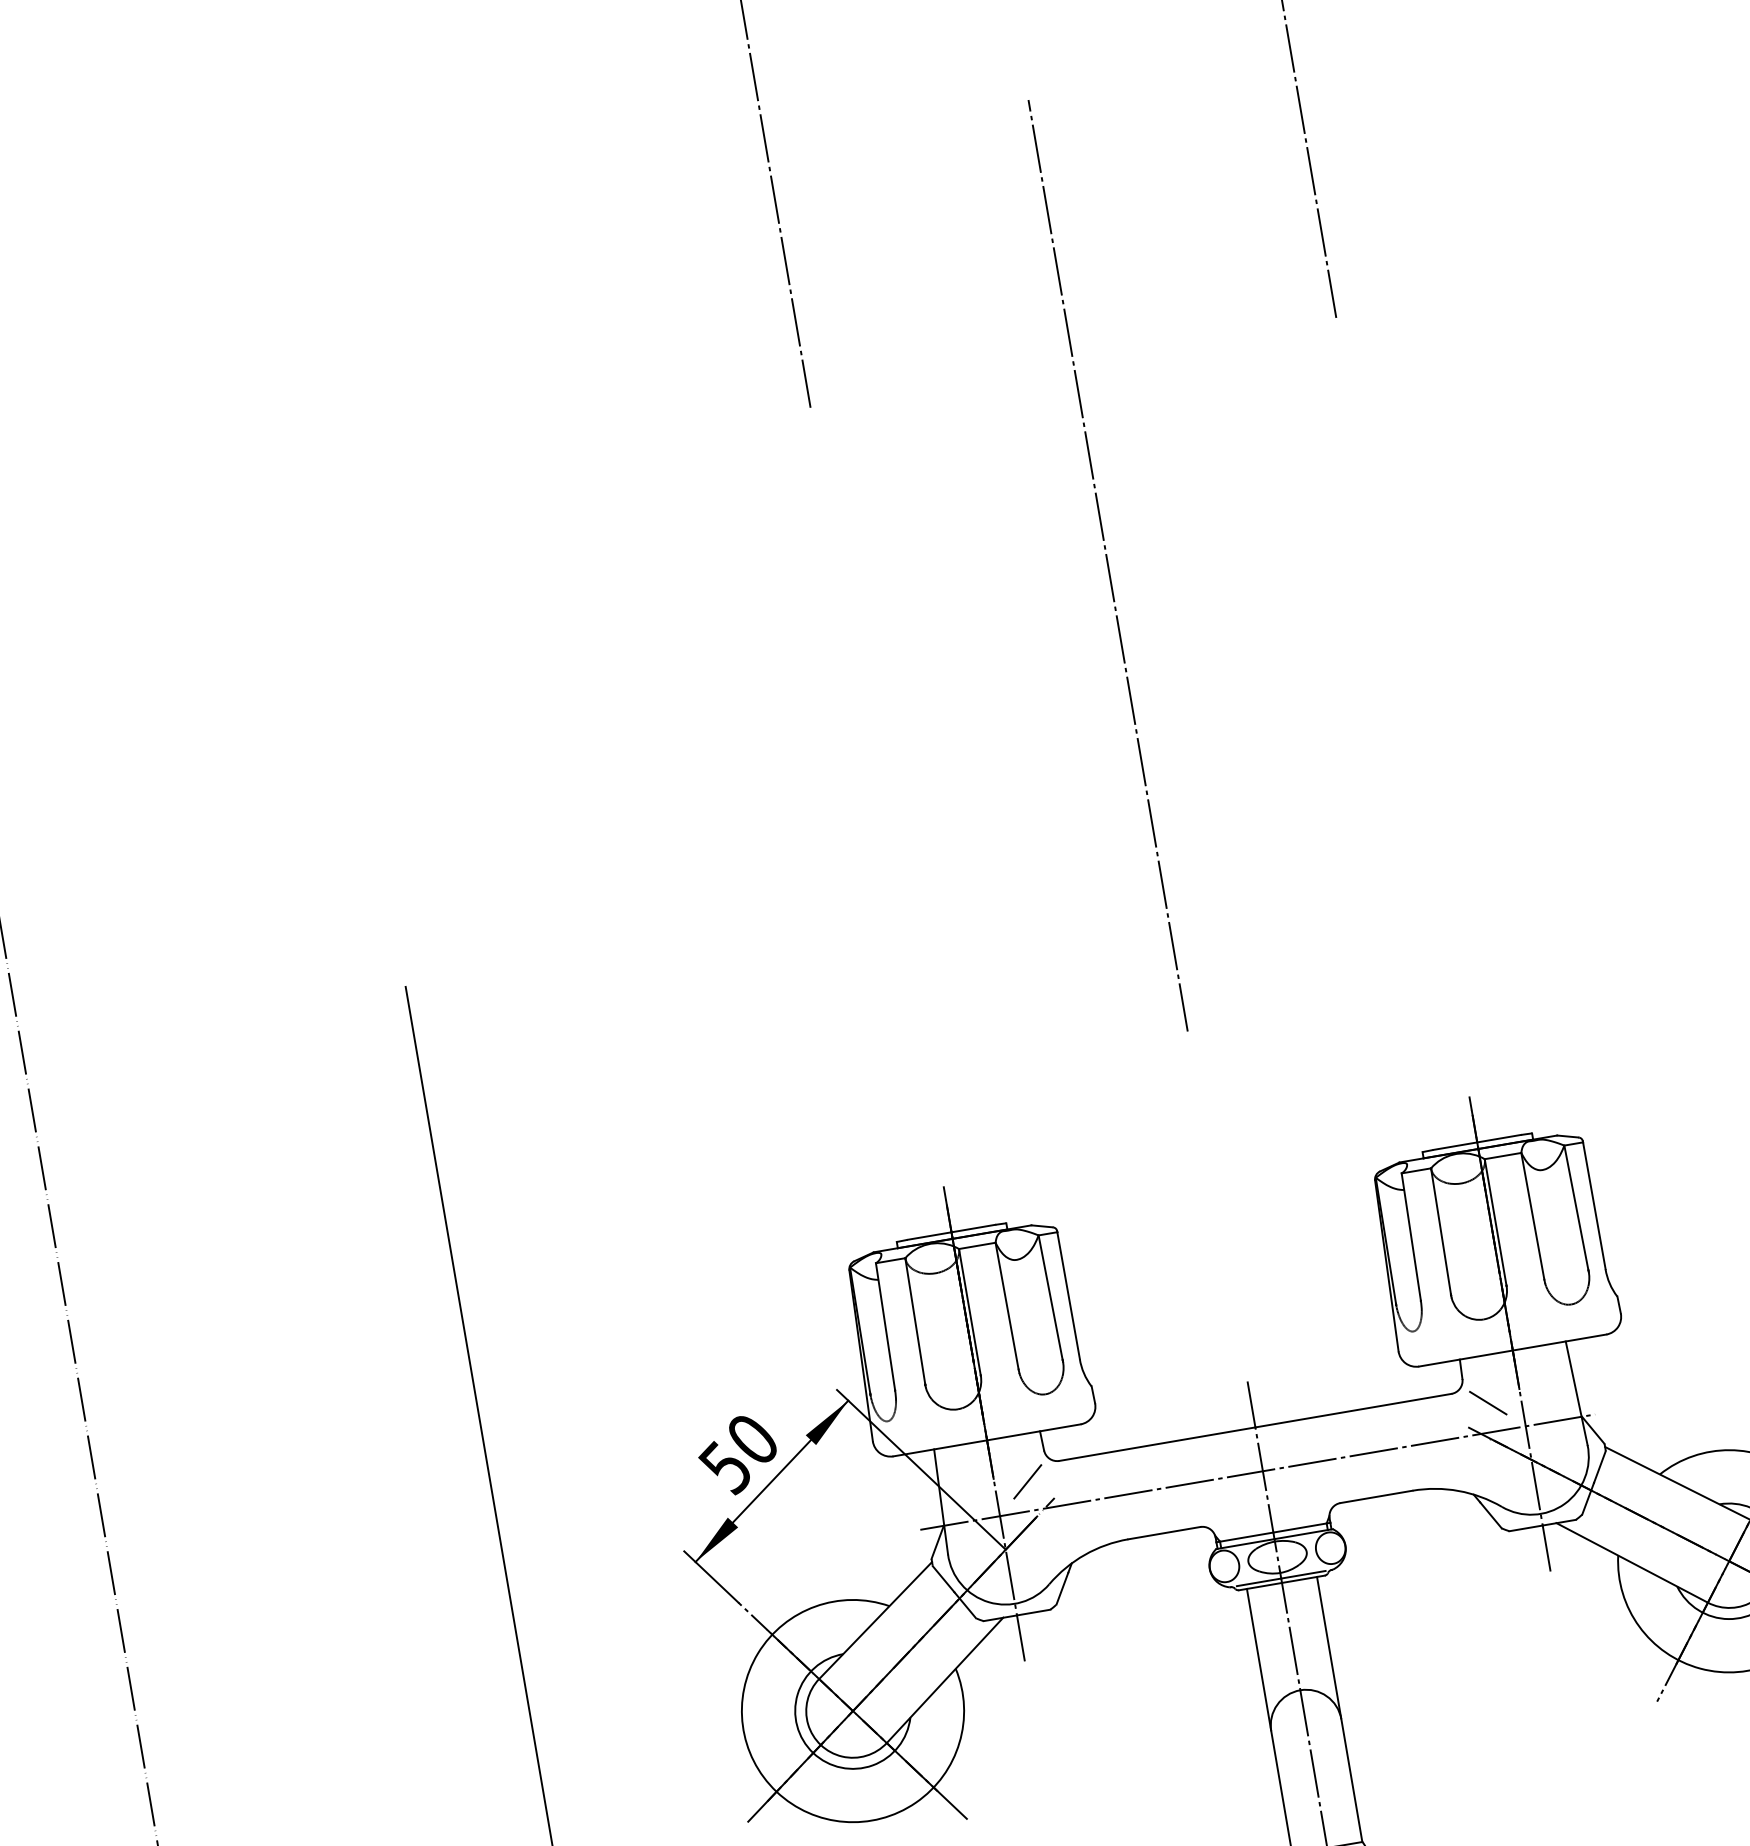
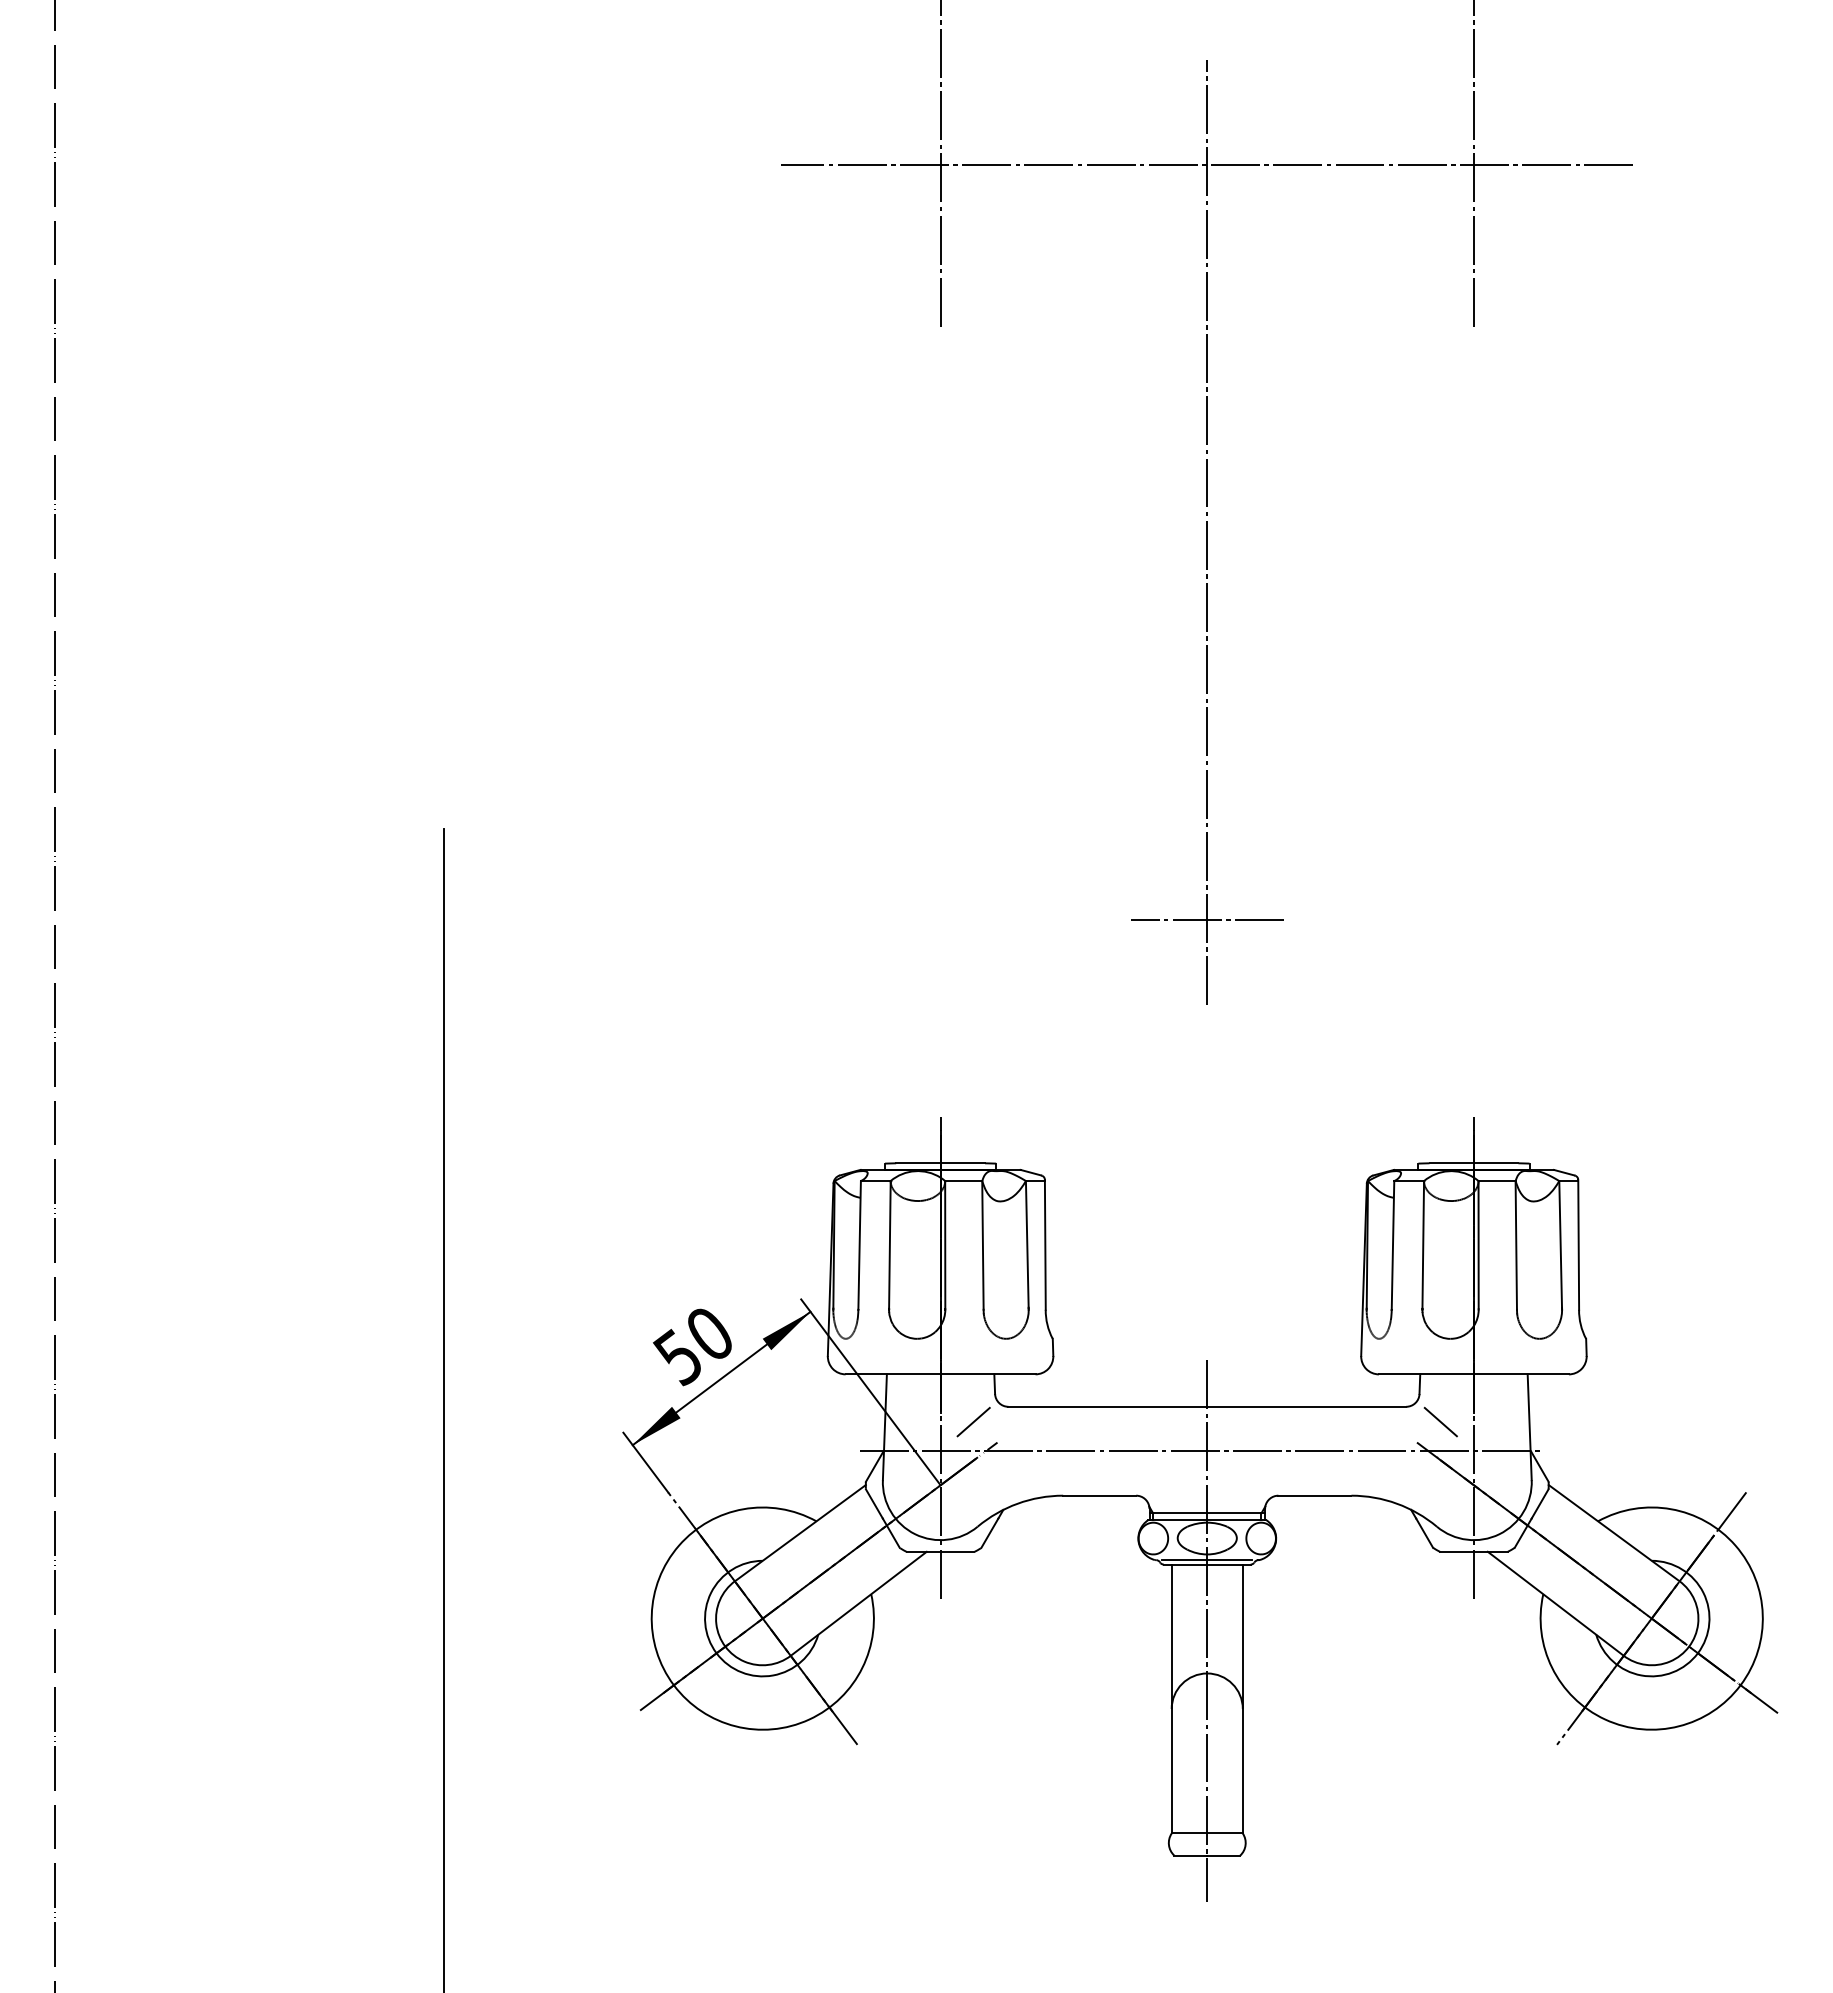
line: (1046, 202) -> (1207, 164), added
line: (1172, 948) -> (1206, 920), added

